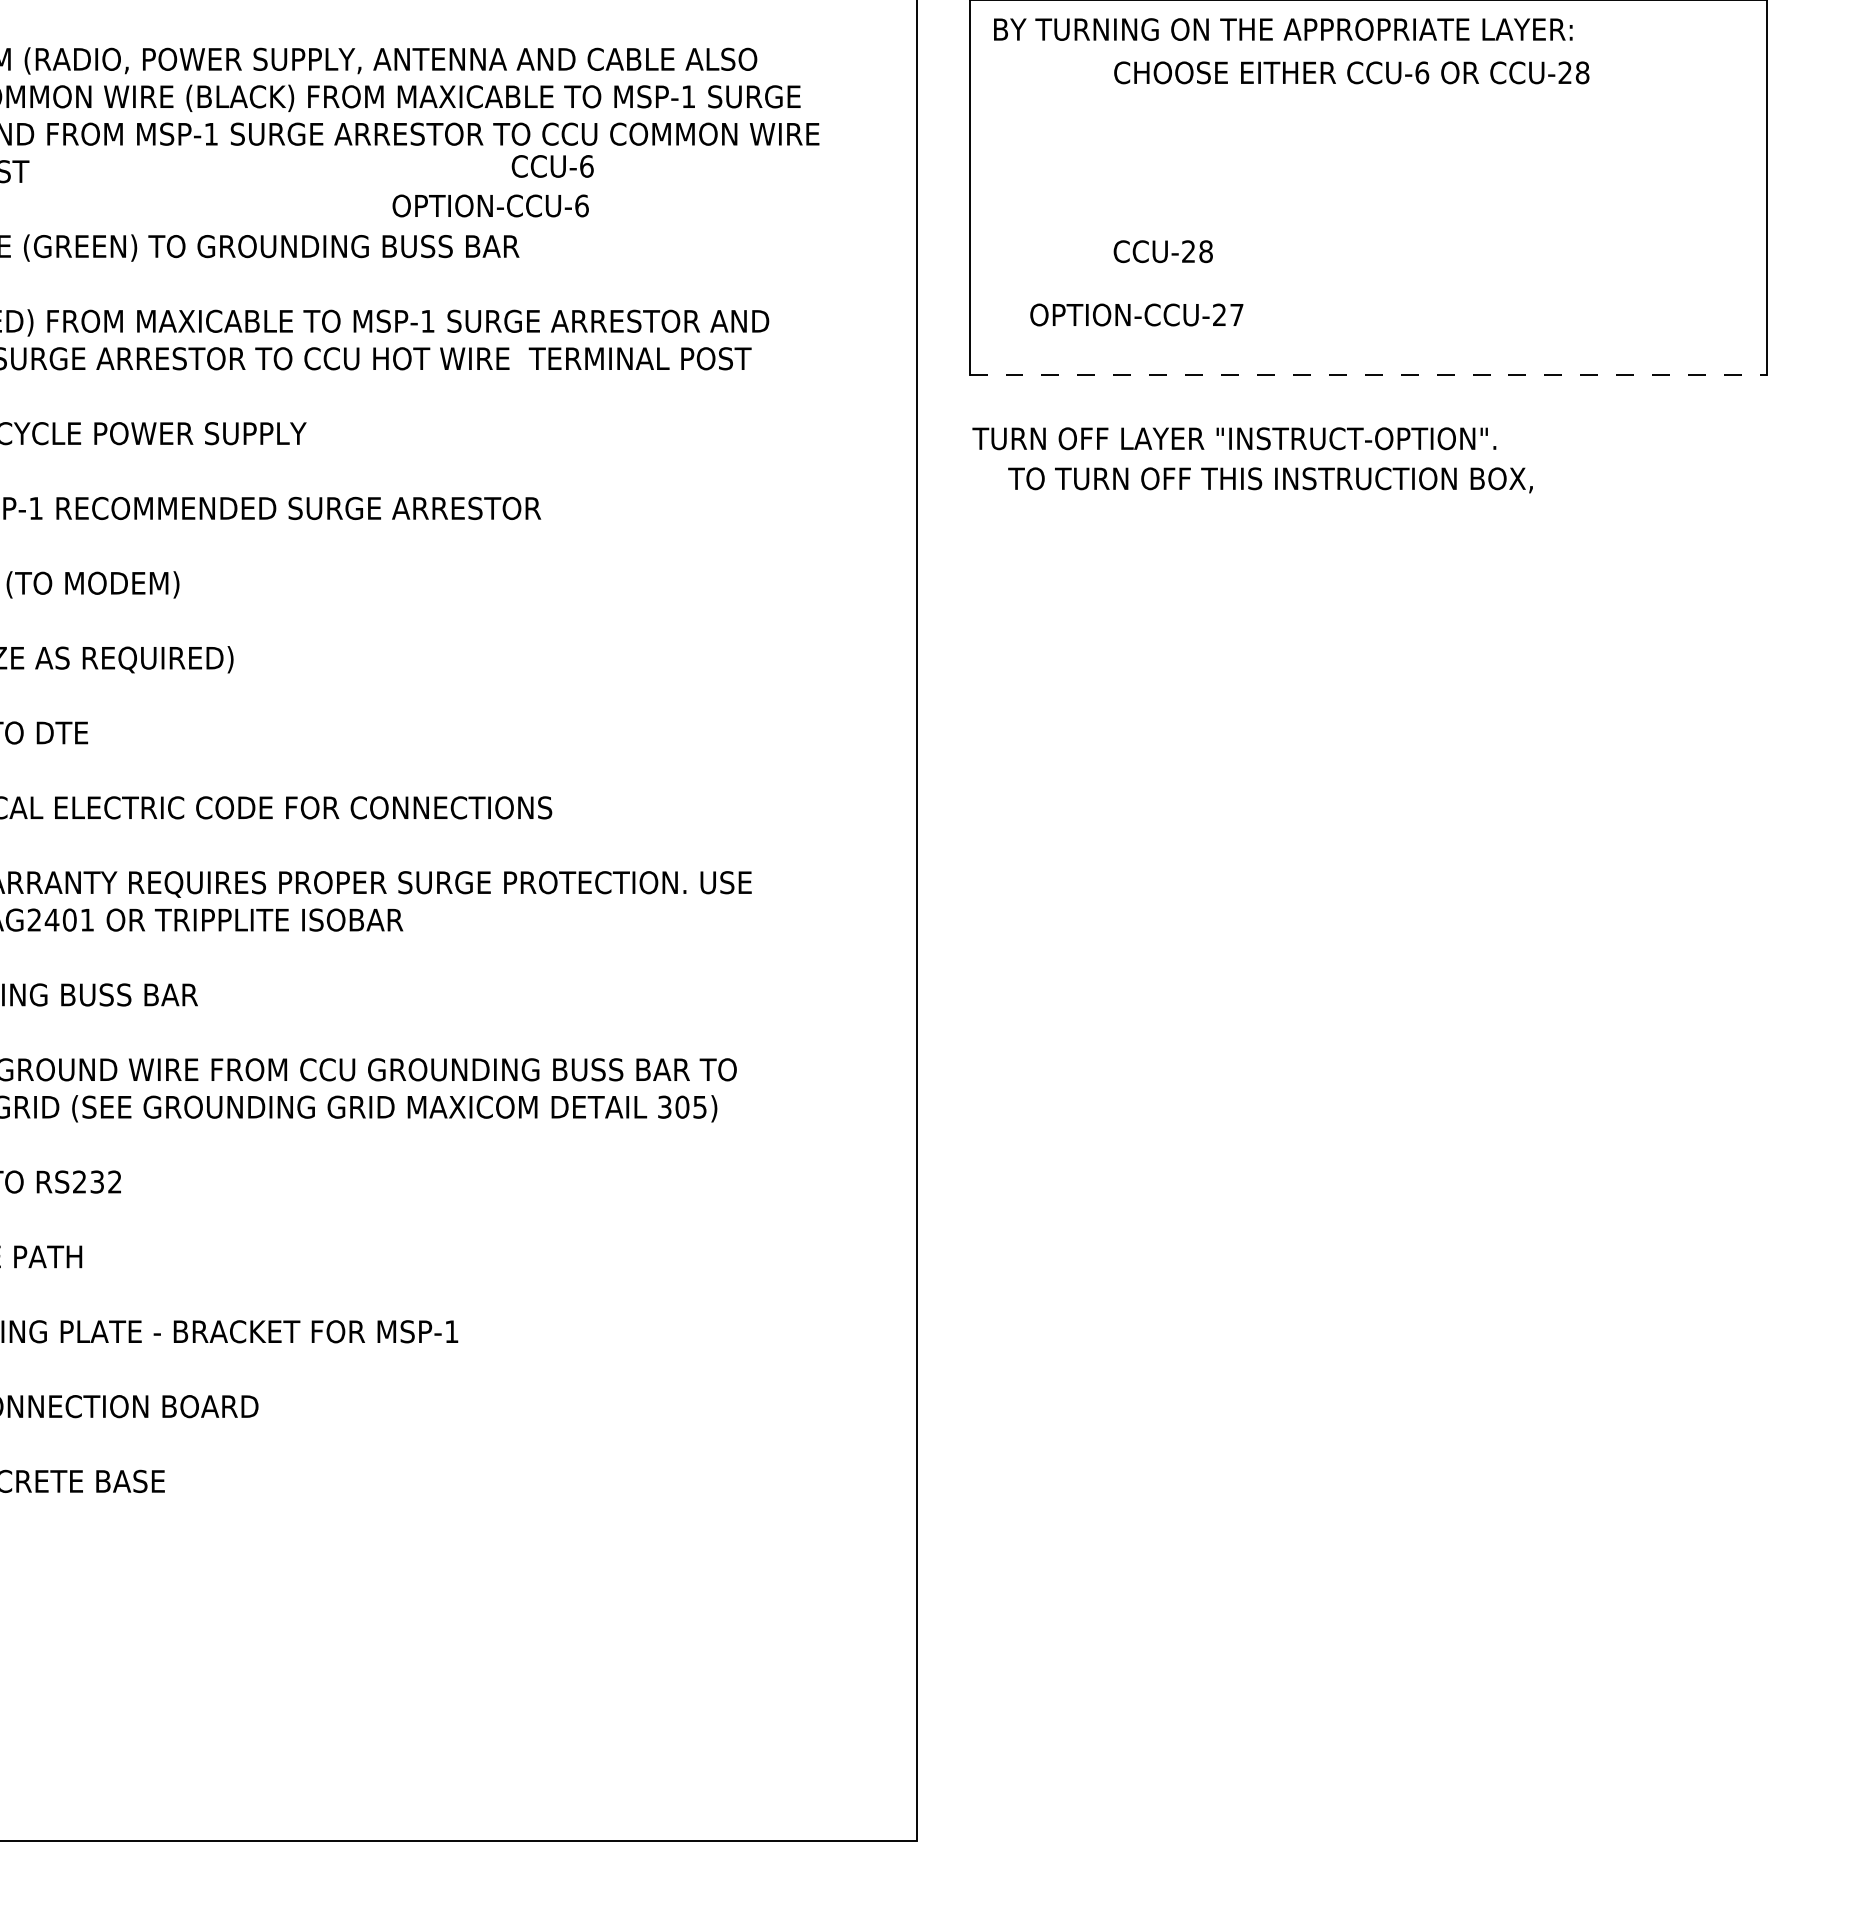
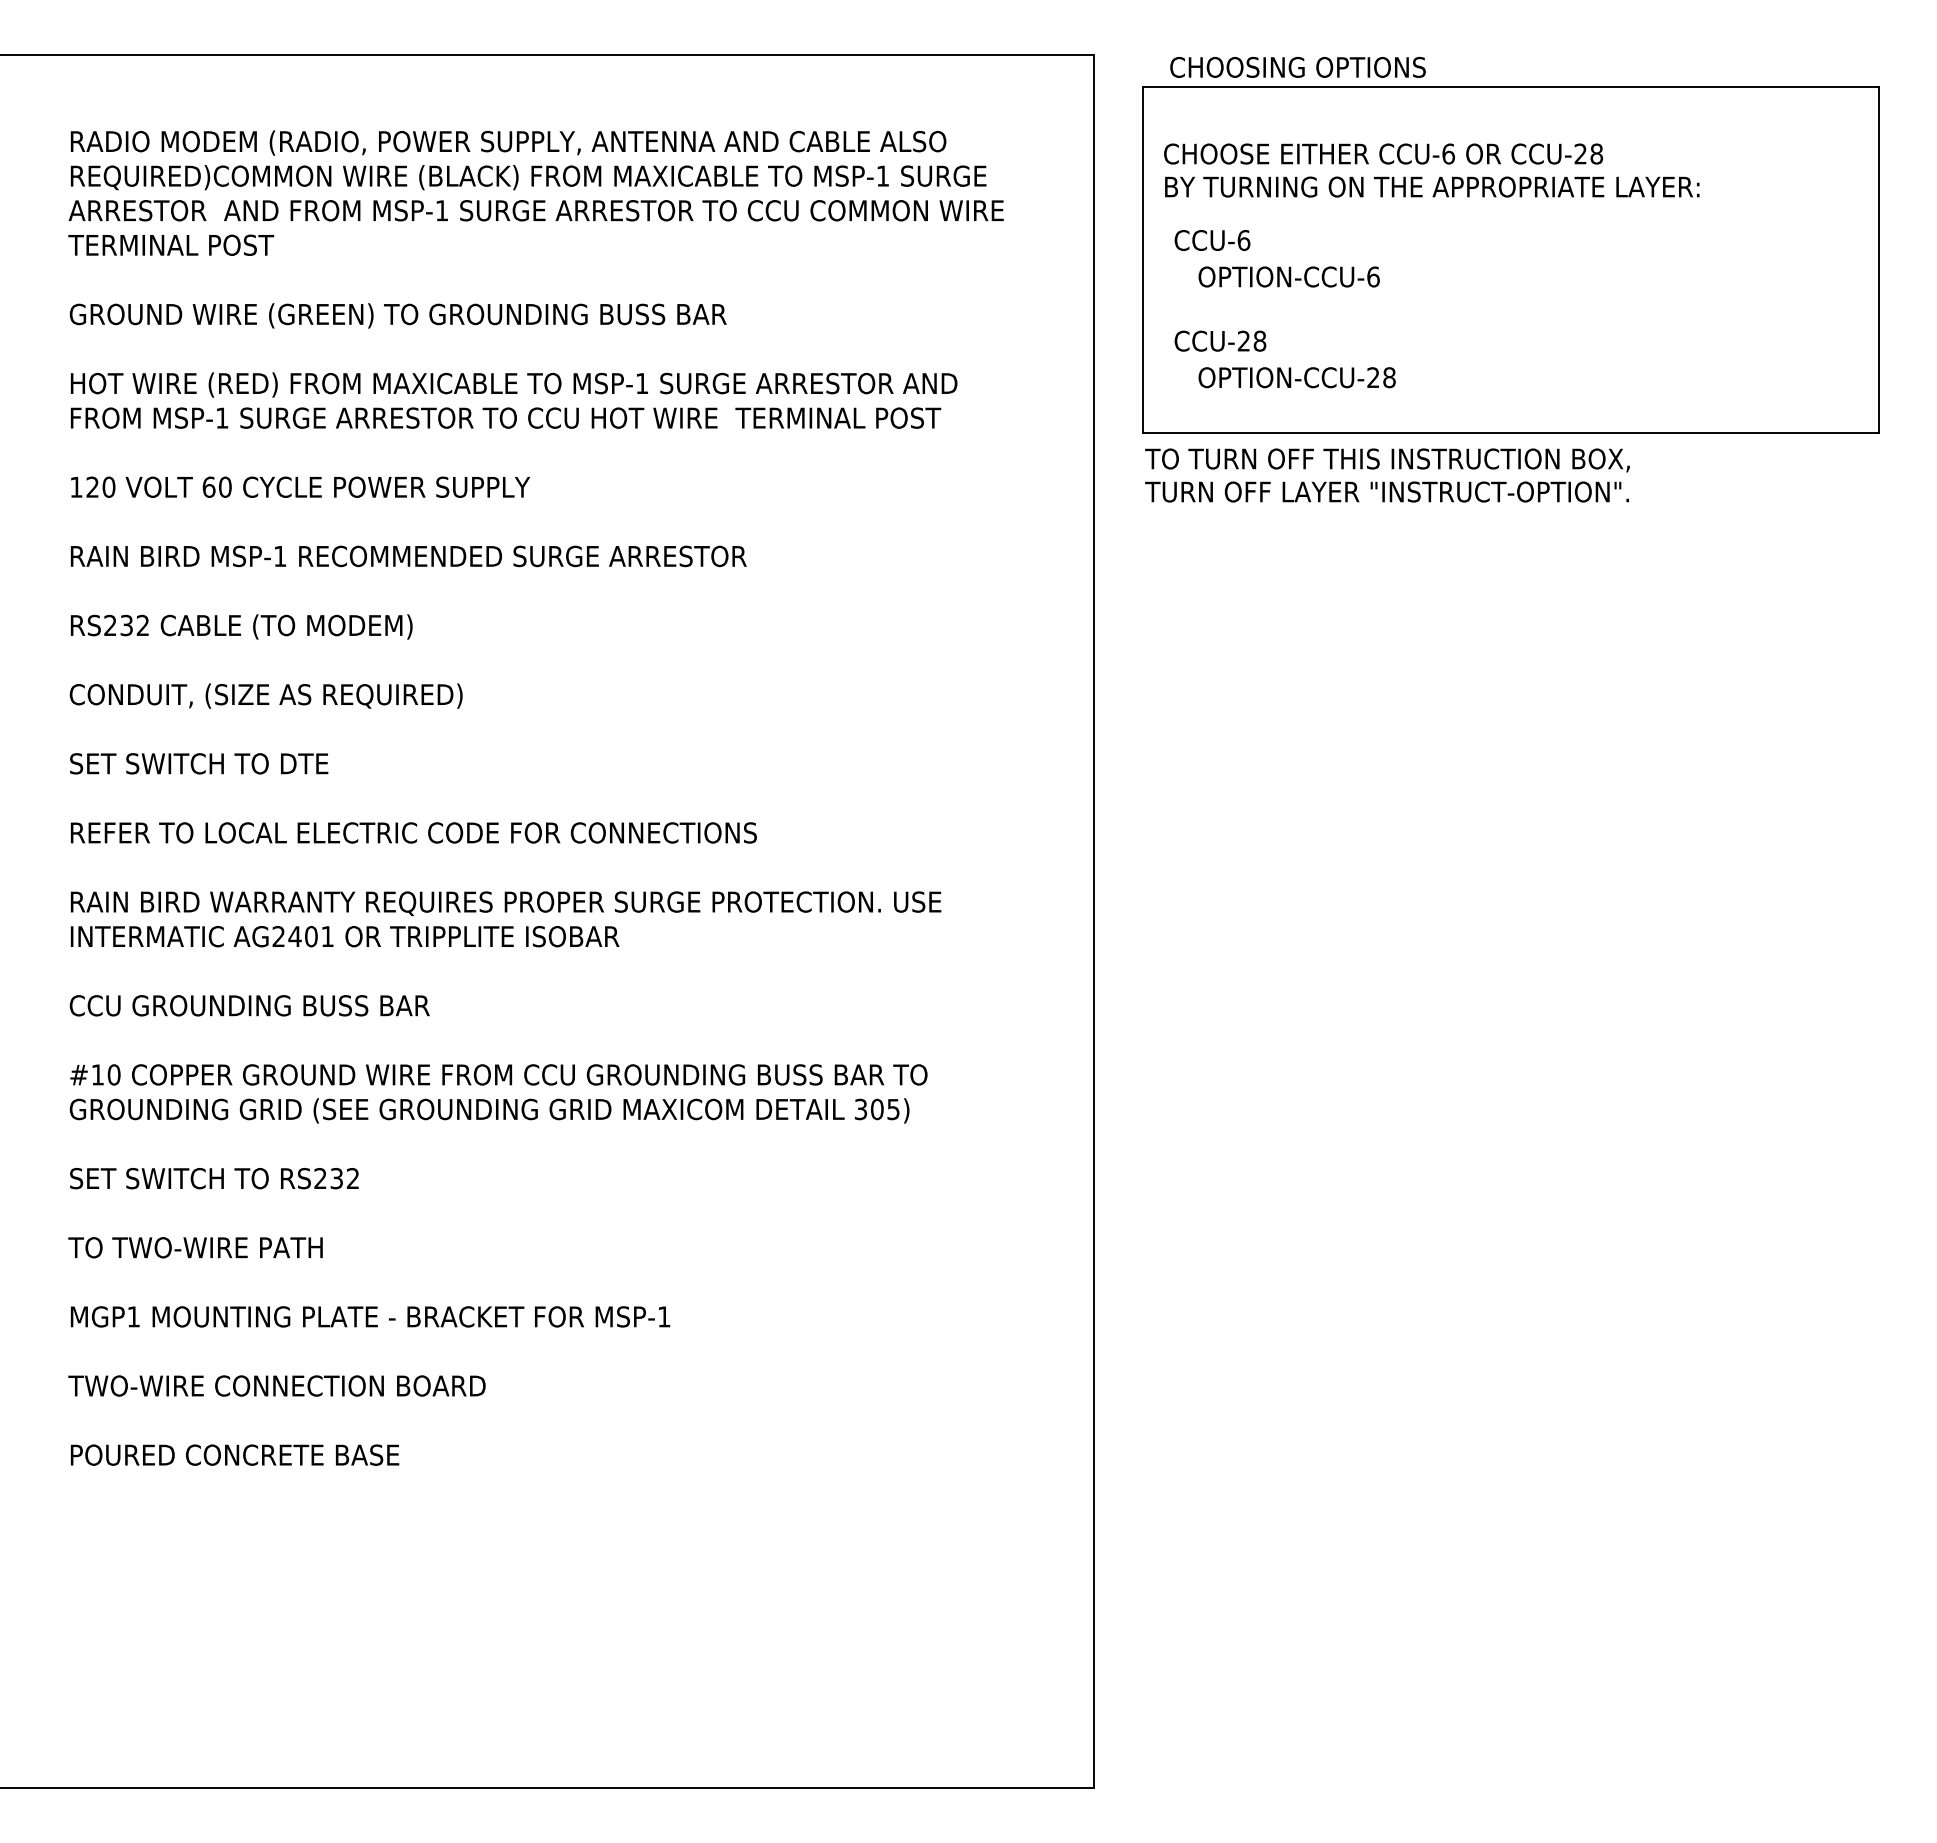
text: (1283, 28) -> (1432, 186), moved
text: (1351, 72) -> (1383, 153), moved
text: (552, 166) -> (1212, 240), moved
text: (489, 205) -> (1288, 276), moved
text: (1163, 250) -> (1220, 340), moved
text: (1236, 314) -> (1389, 377), OPTION-CCU-27 -> OPTION-CCU-28
line: (1369, 375) -> (1511, 433), dashed -> solid
text: (1270, 480) -> (1387, 460), moved

